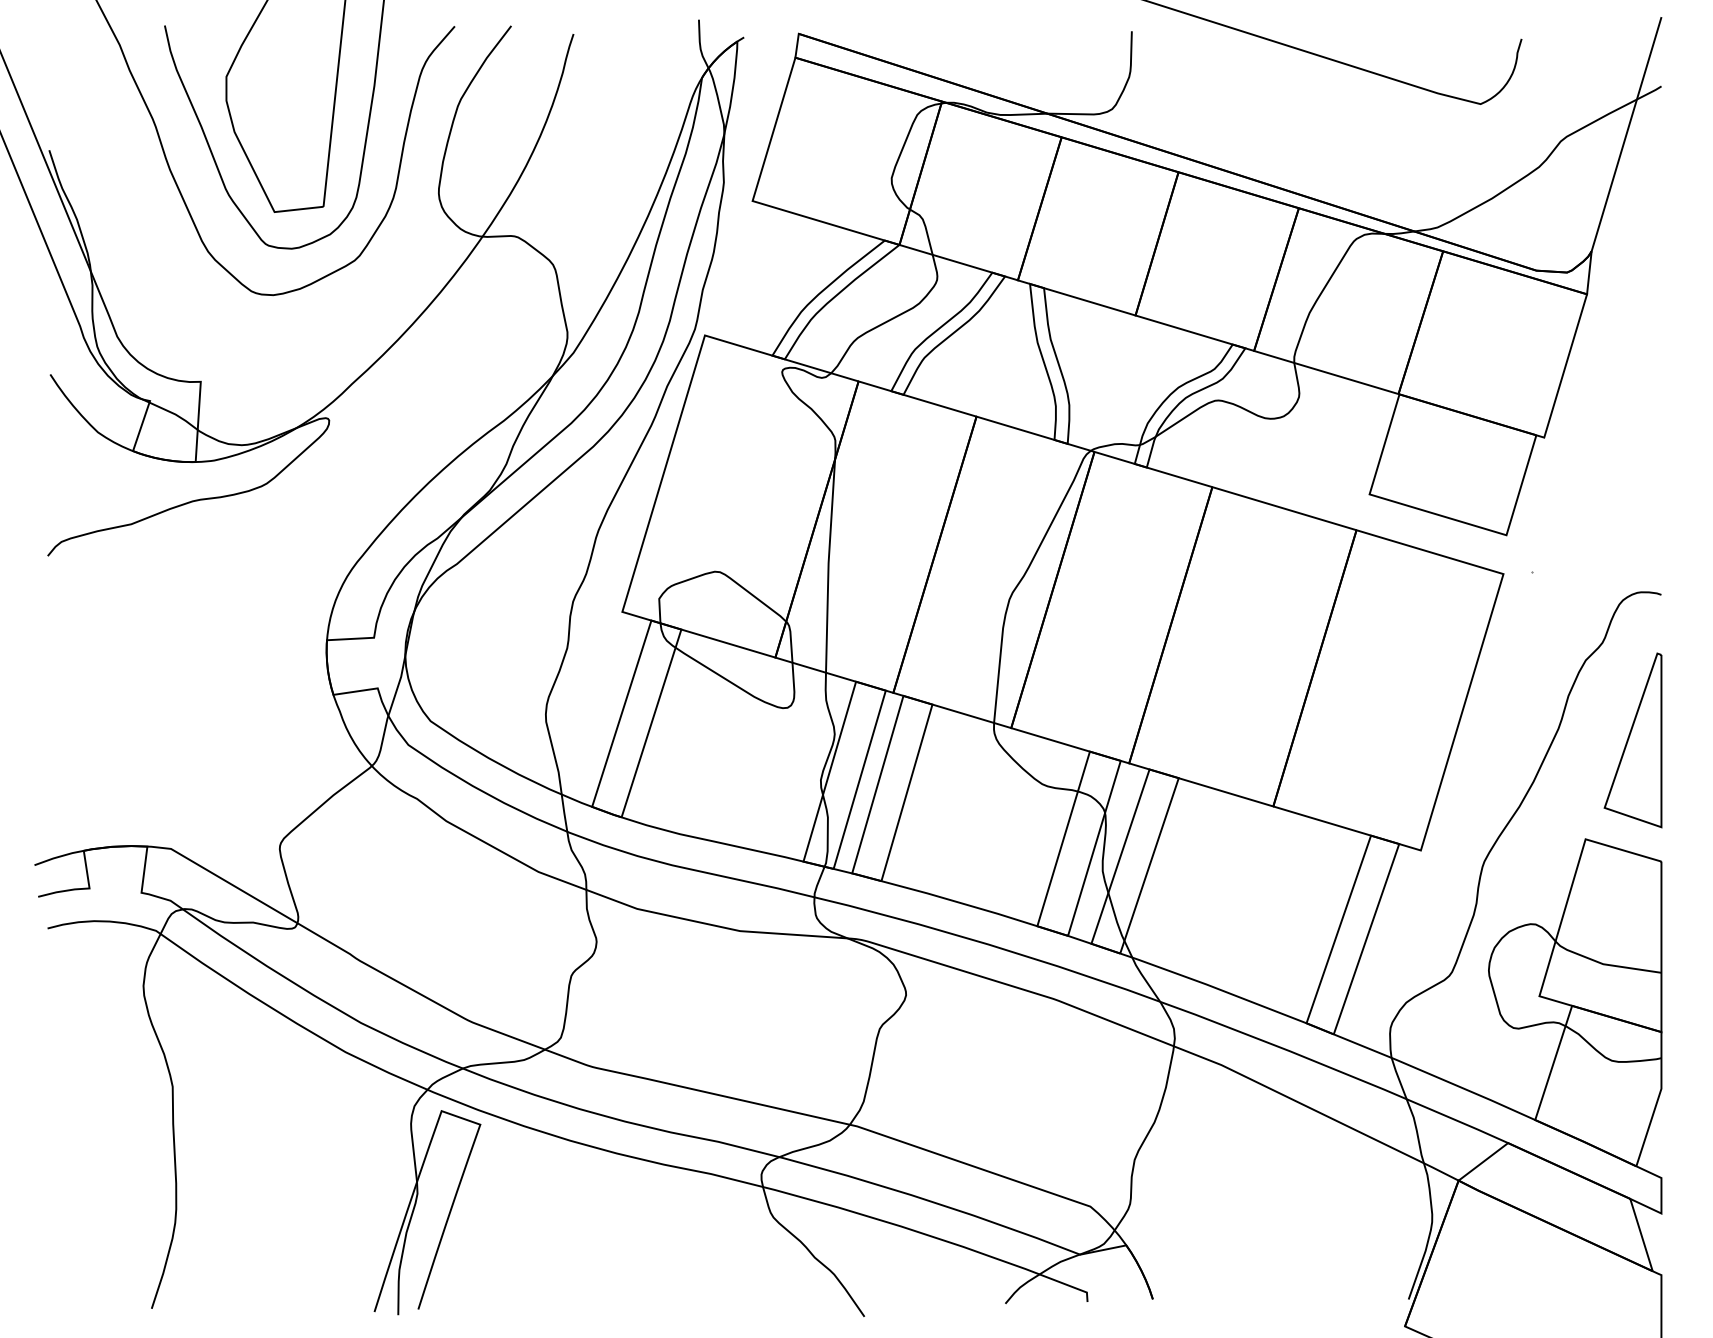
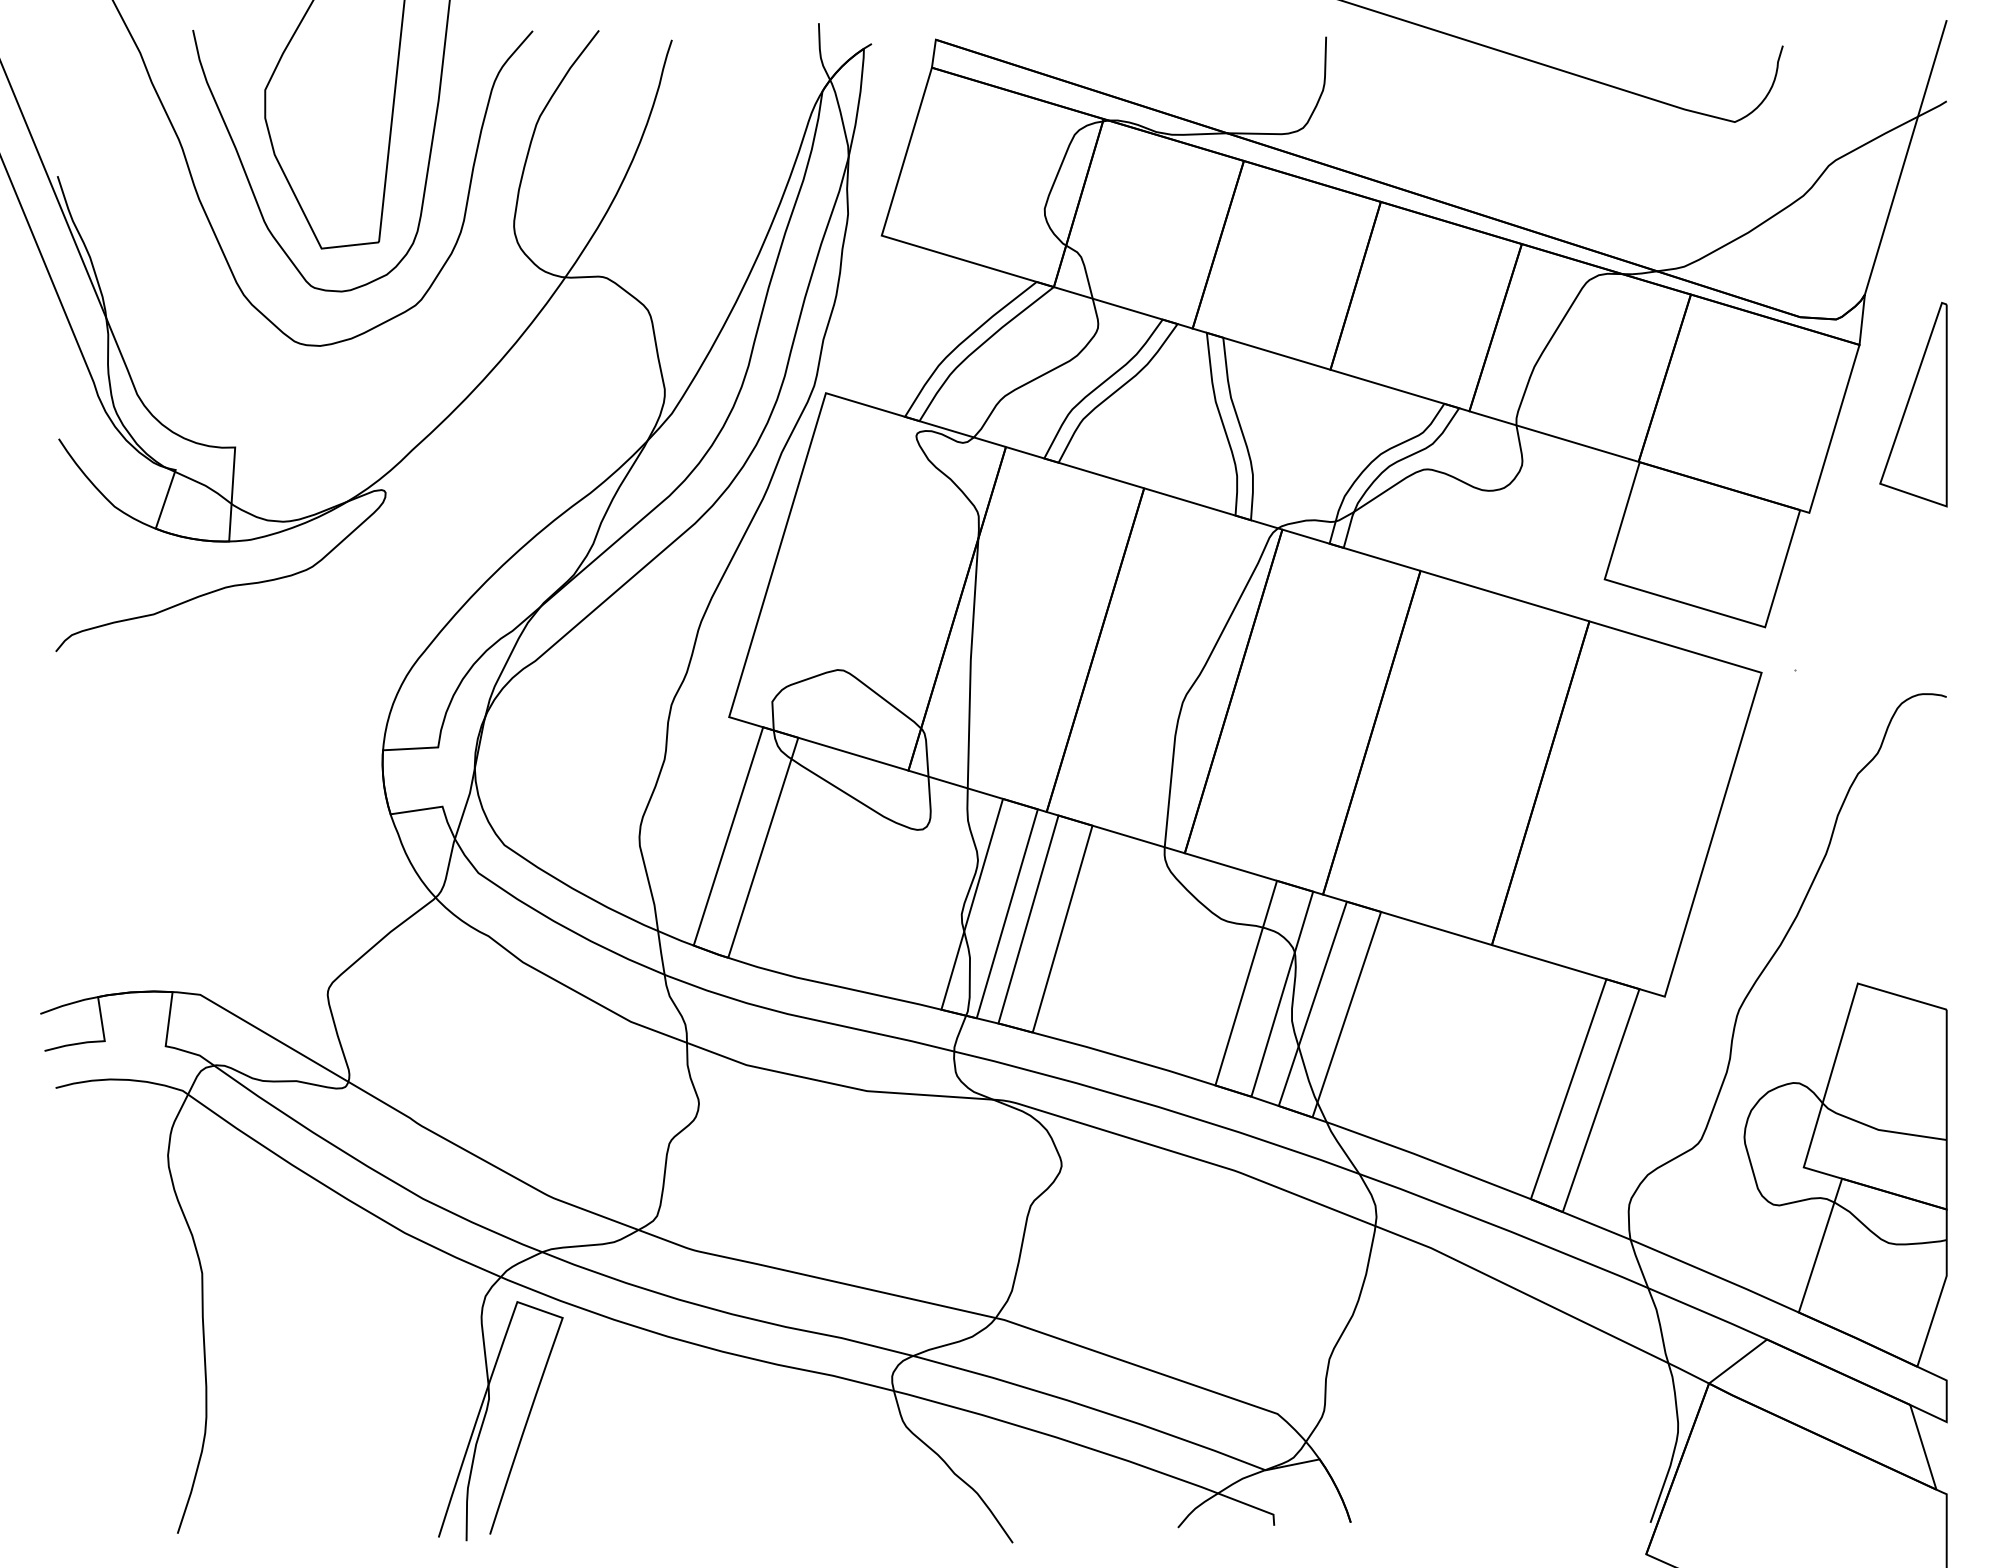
part: (1633, 740) -> (1913, 404), moved

